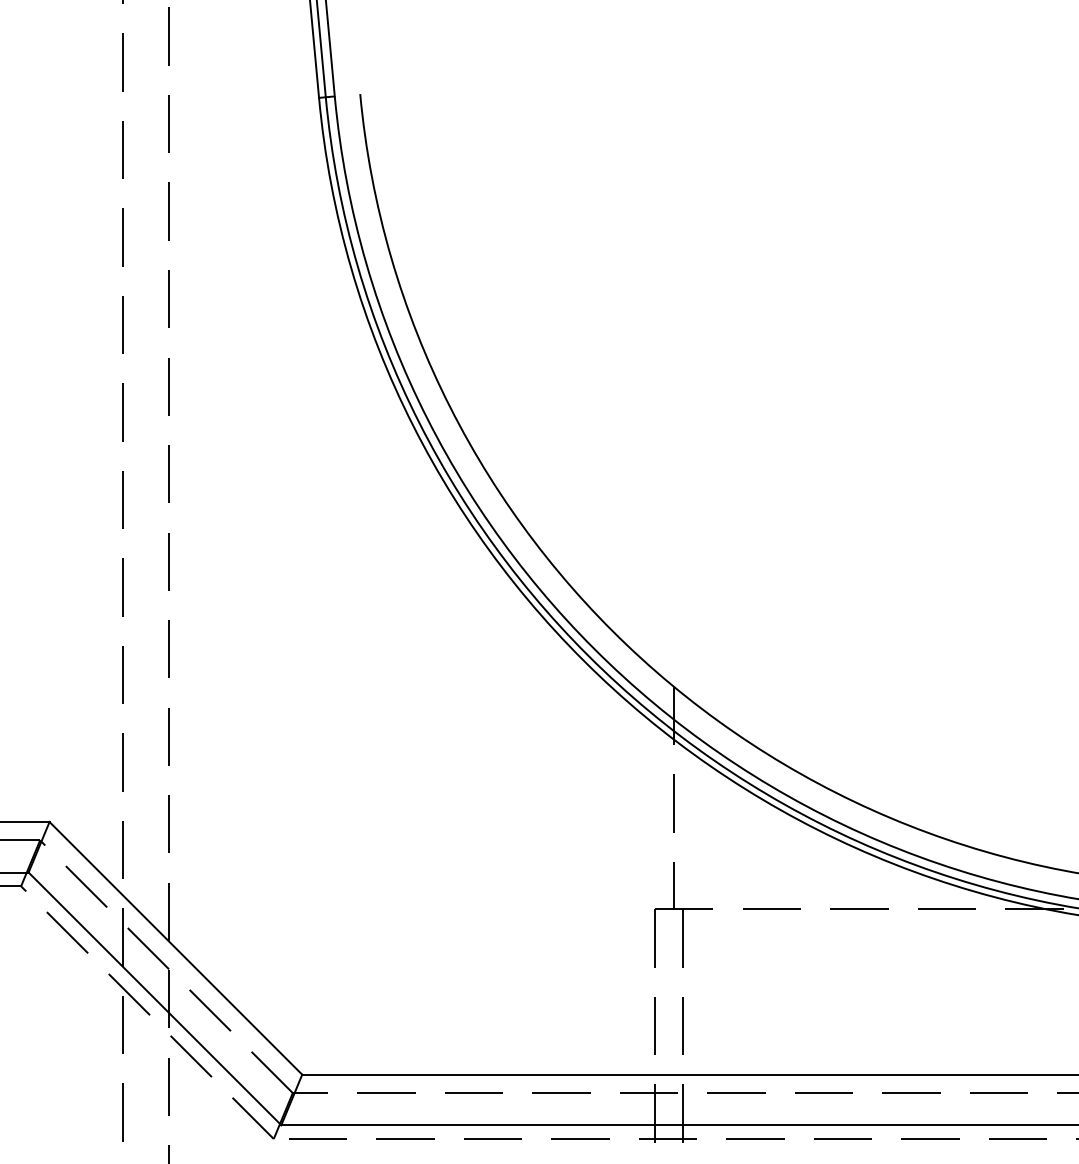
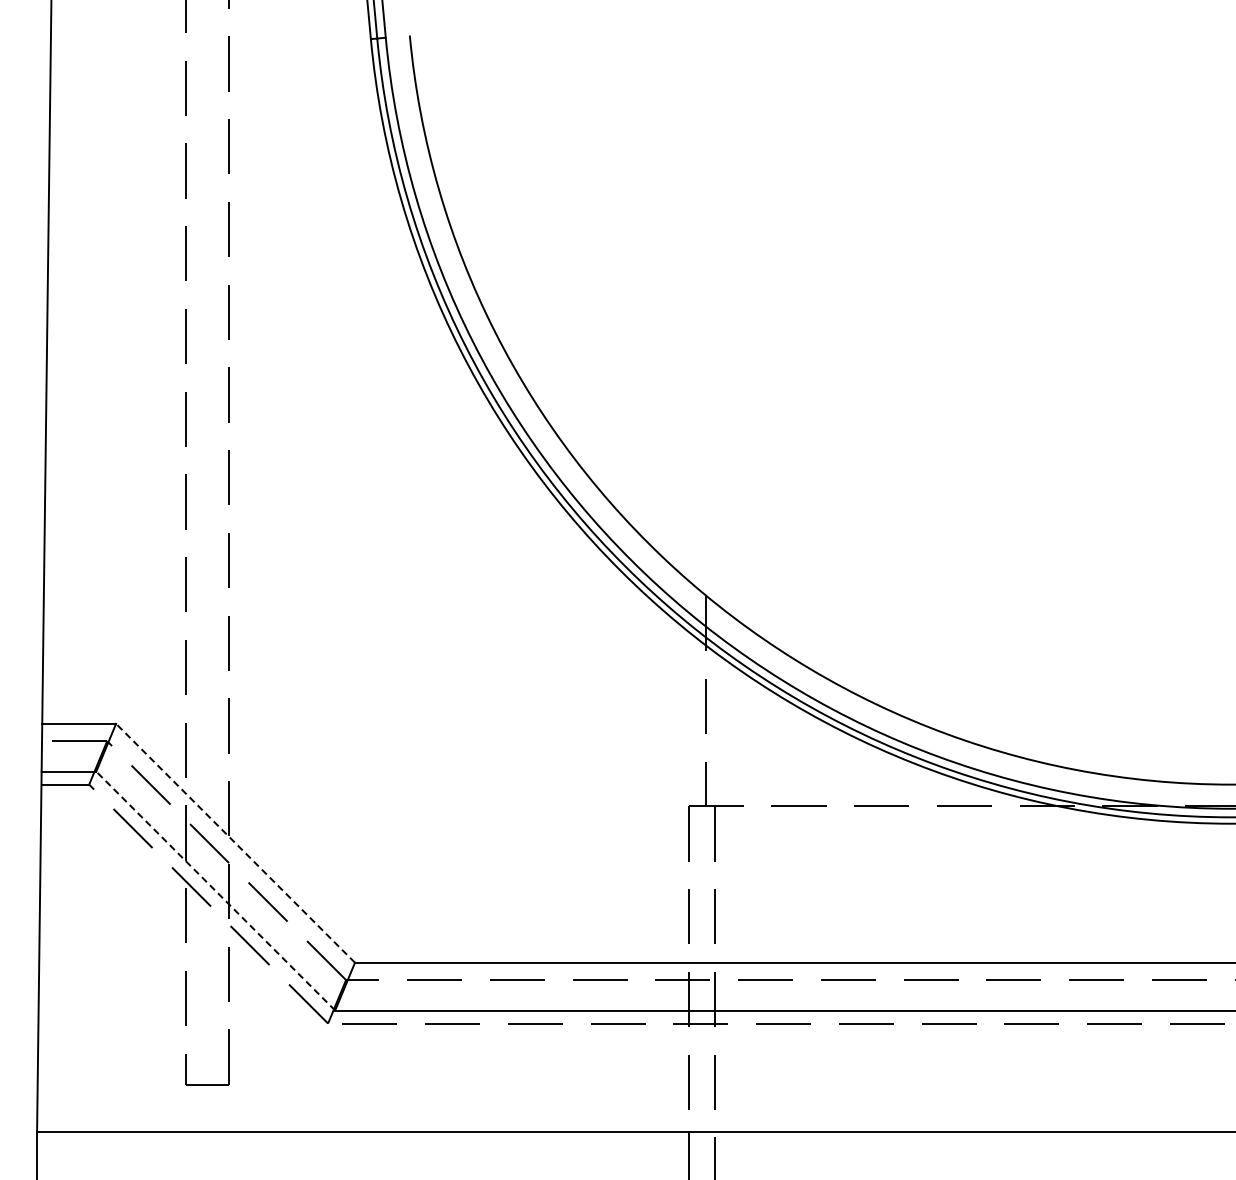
line: (175, 948) -> (235, 843), solid -> dashed
line: (154, 999) -> (215, 891), solid -> dashed

